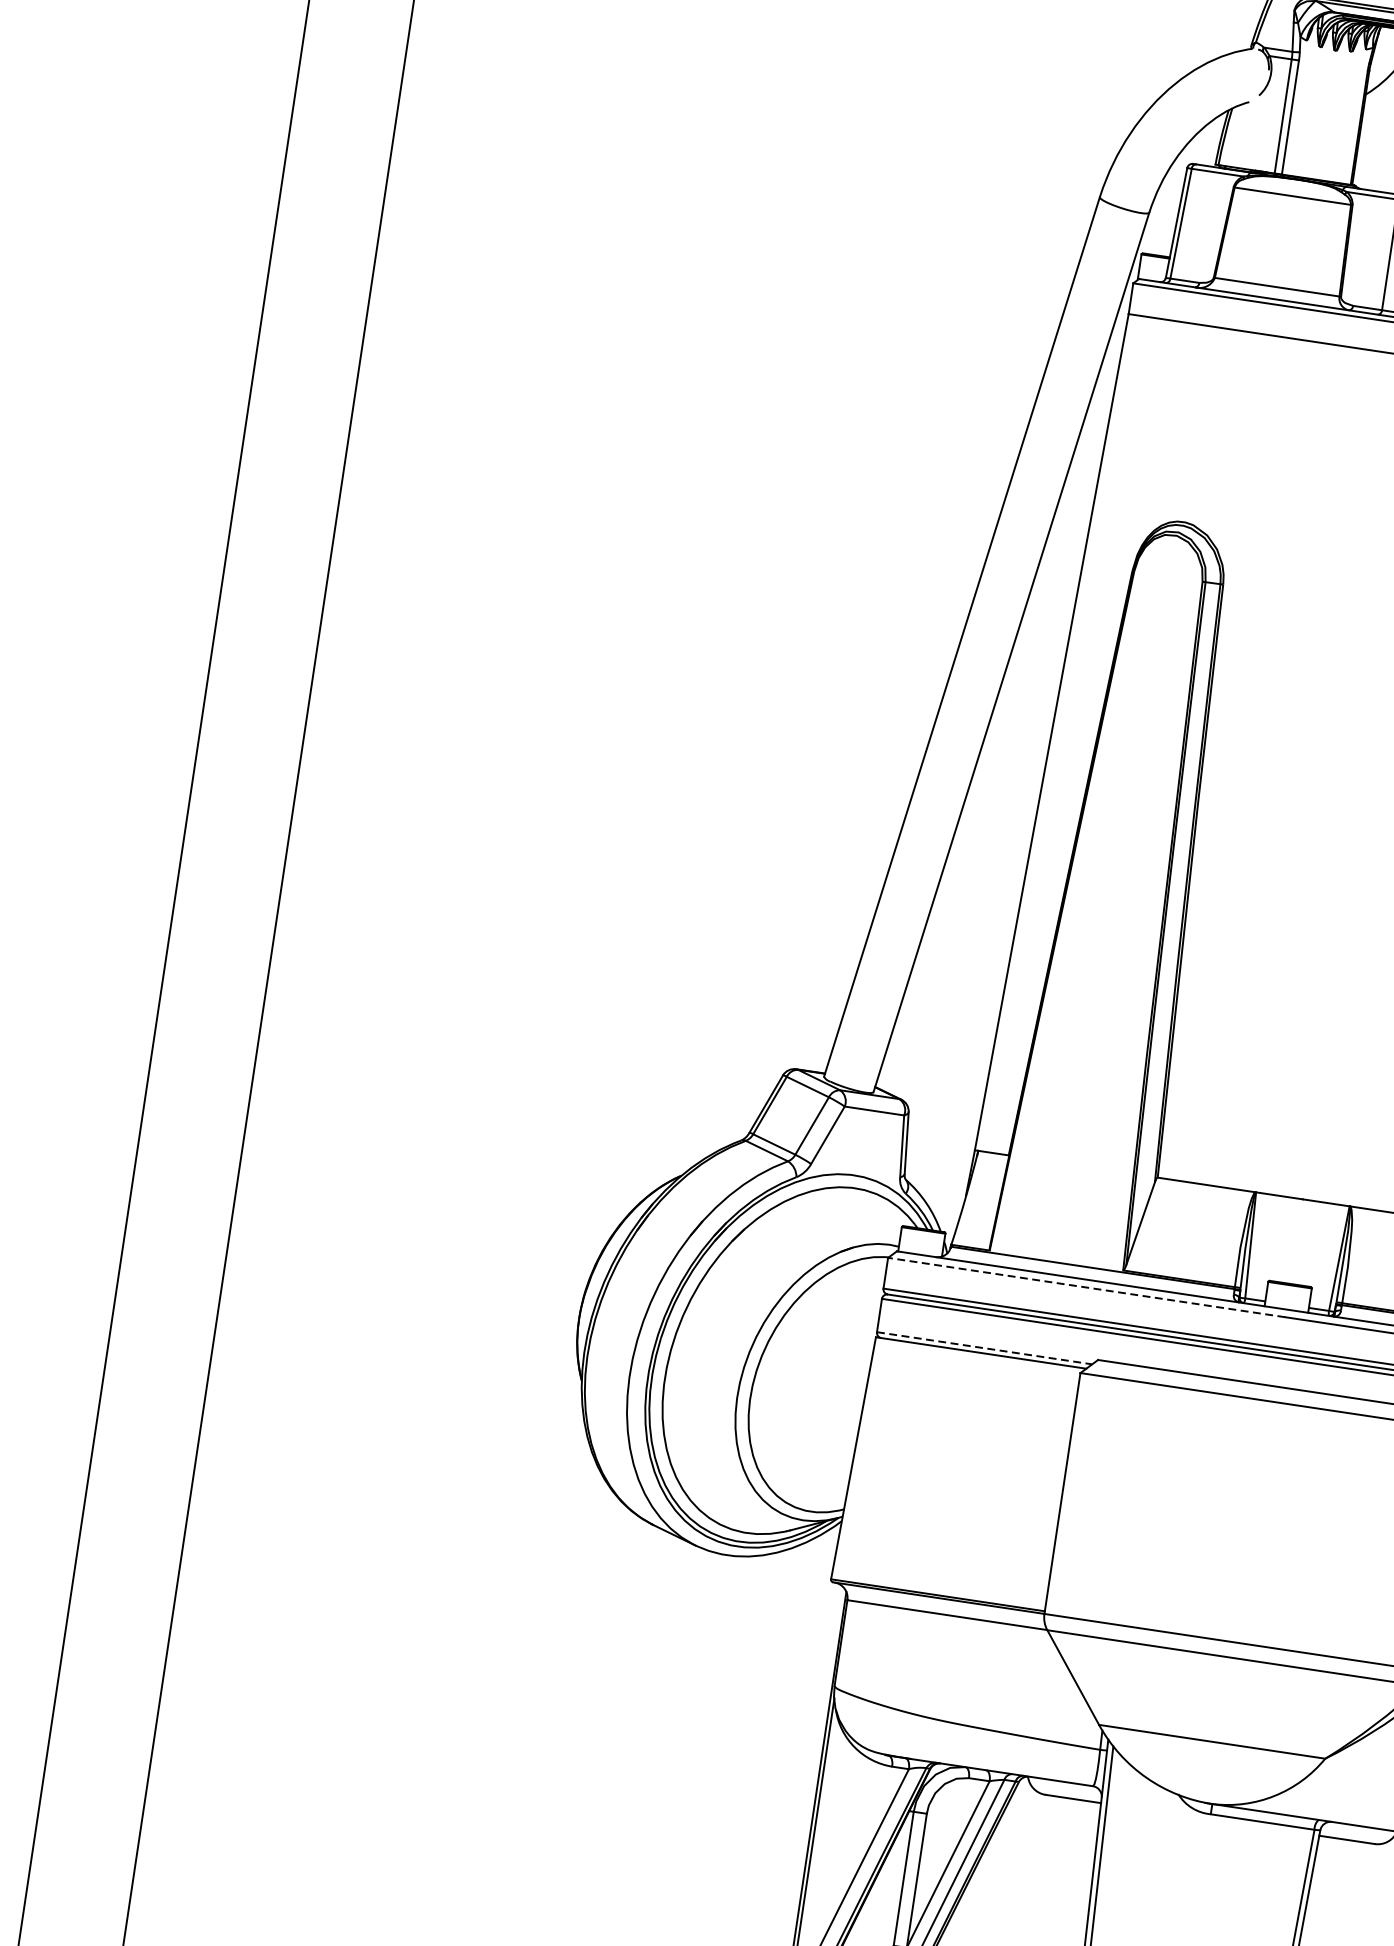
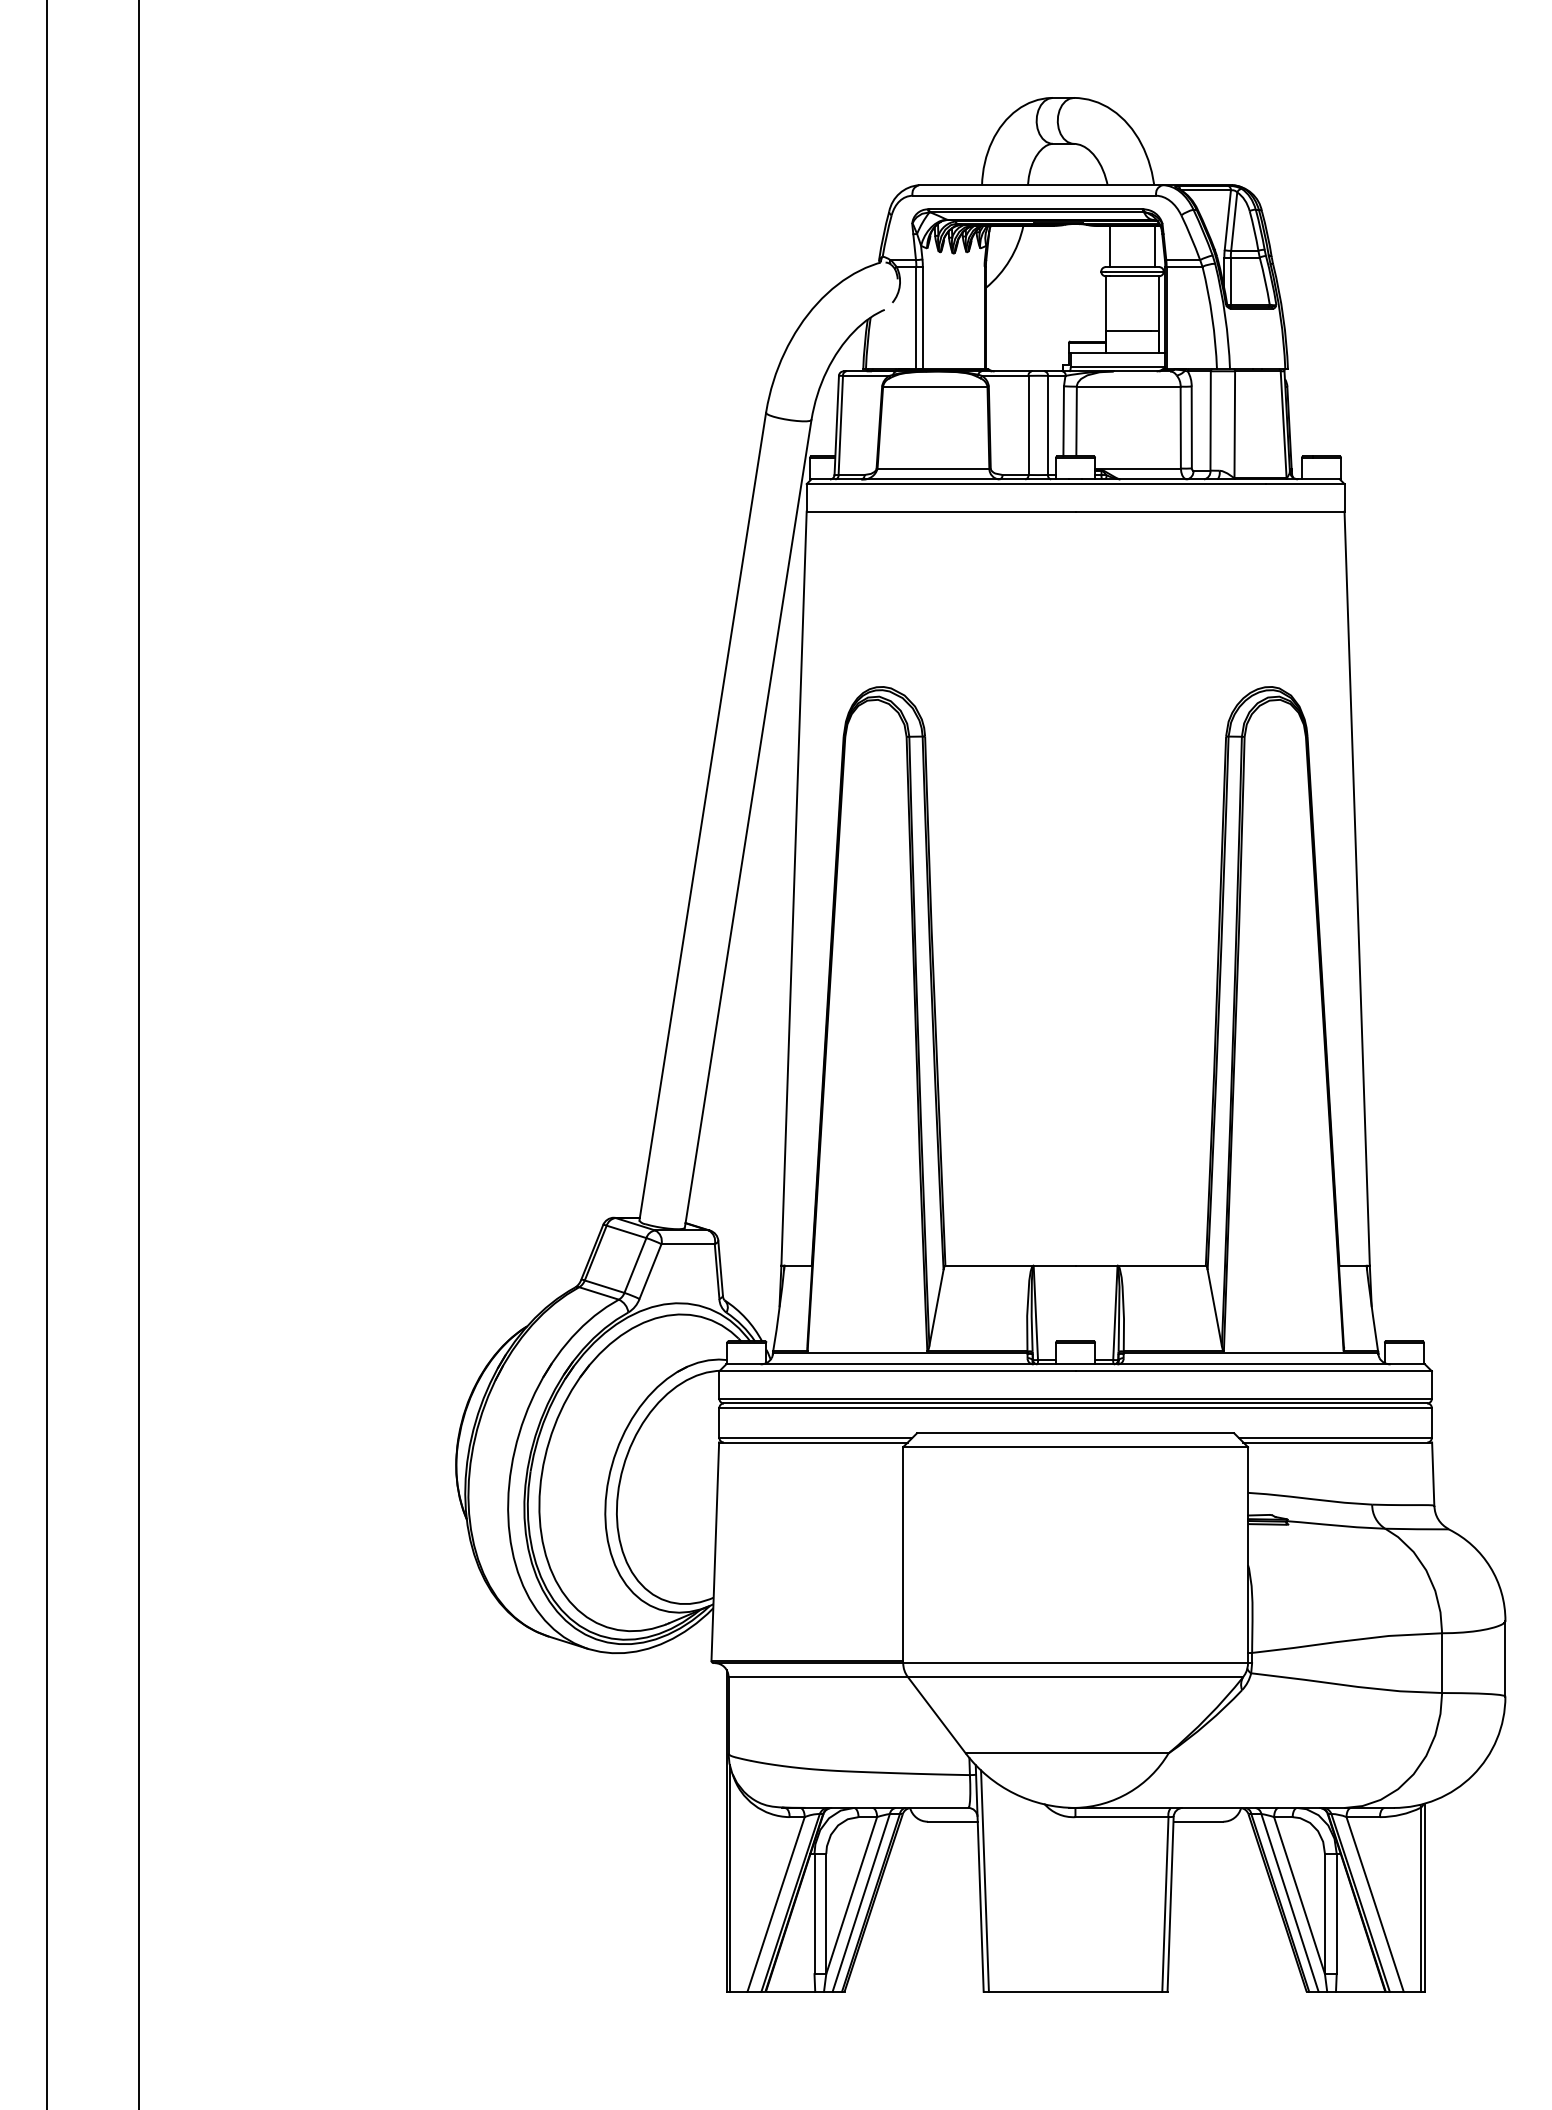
line: (1085, 1287) -> (896, 1371), dashed -> solid
line: (984, 1347) -> (815, 1437), dashed -> solid

